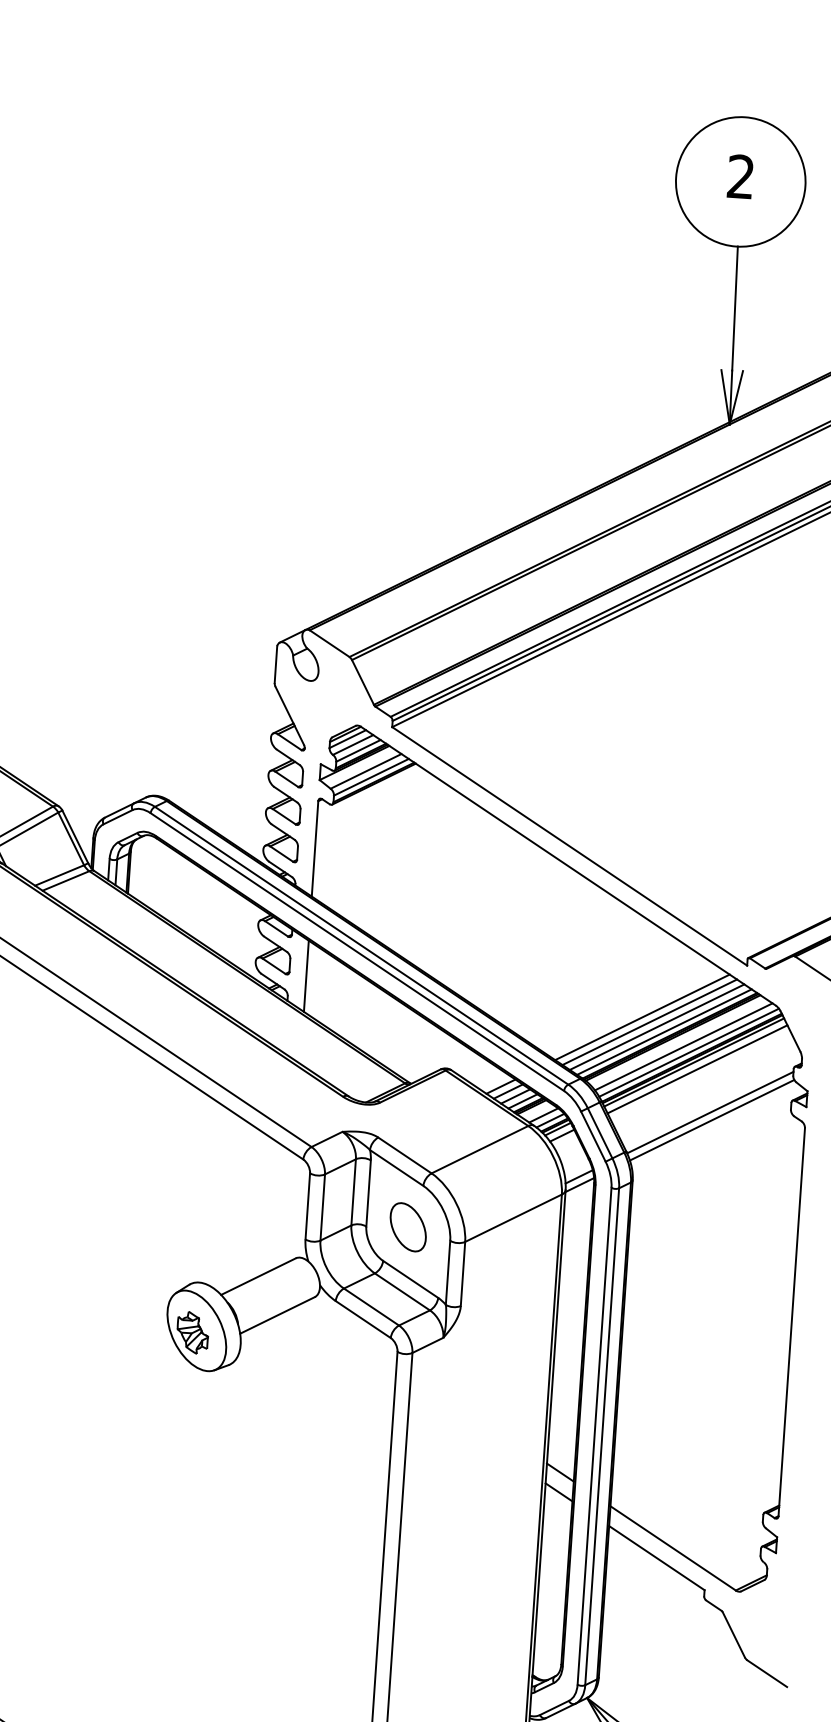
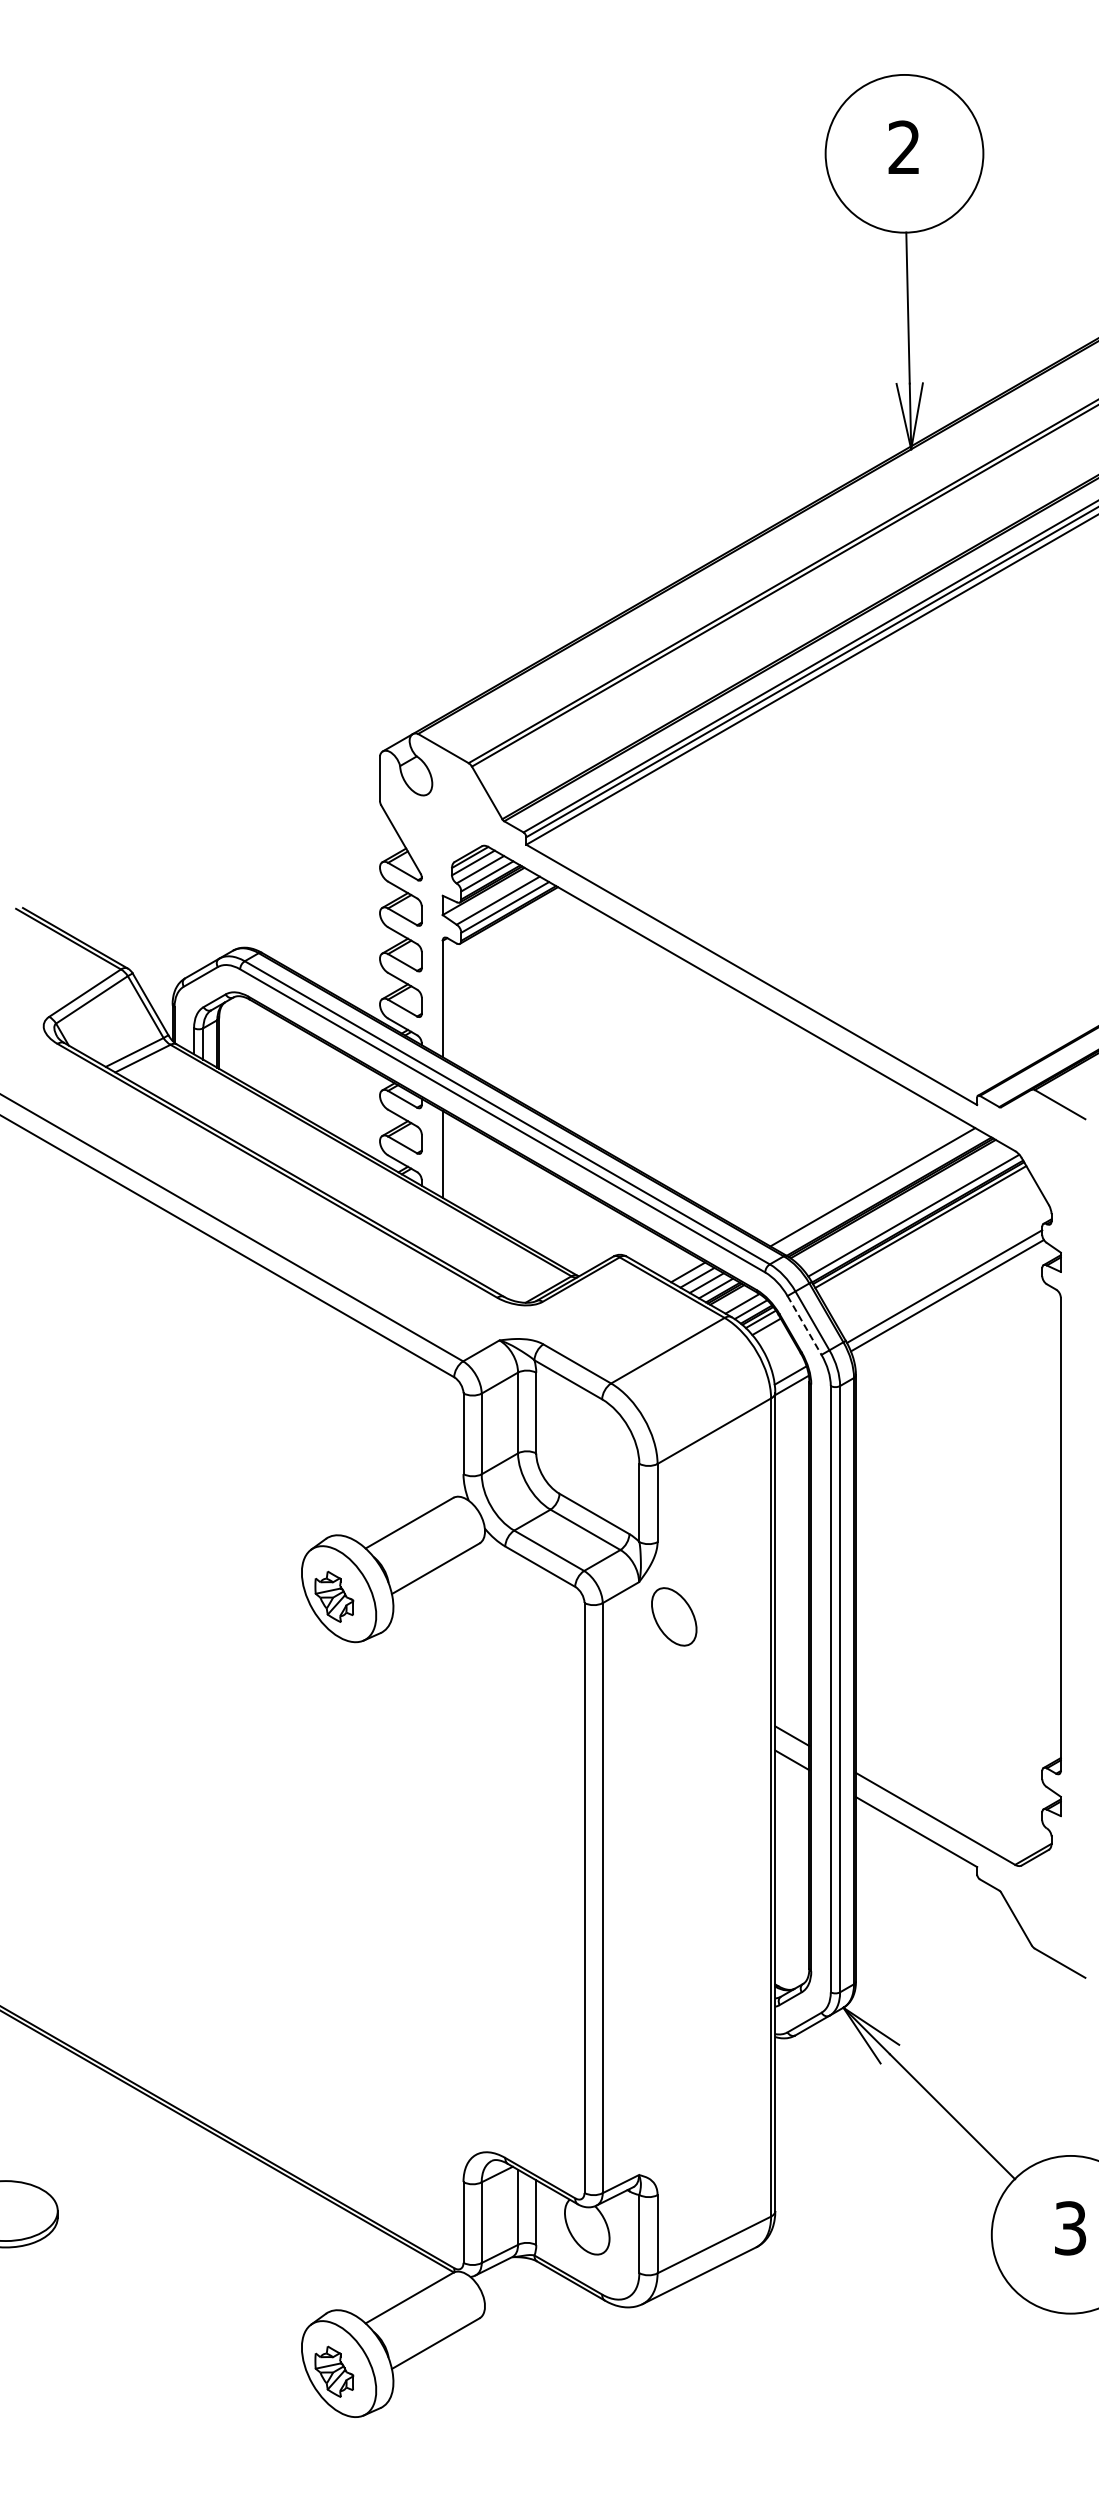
line: (641, 1017) -> (853, 1176), removed
line: (649, 1021) -> (863, 1181), removed
line: (663, 1031) -> (881, 1192), removed
line: (683, 1046) -> (906, 1208), removed
line: (697, 1069) -> (925, 1235), removed
line: (593, 1136) -> (804, 1325), solid -> dashed
part: (408, 1226) -> (674, 1616), moved

